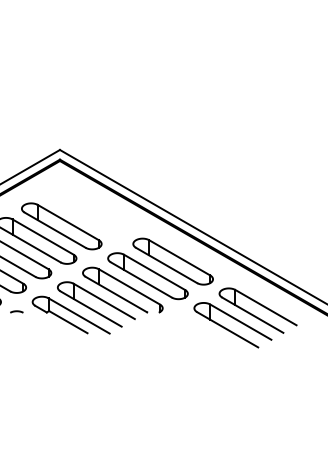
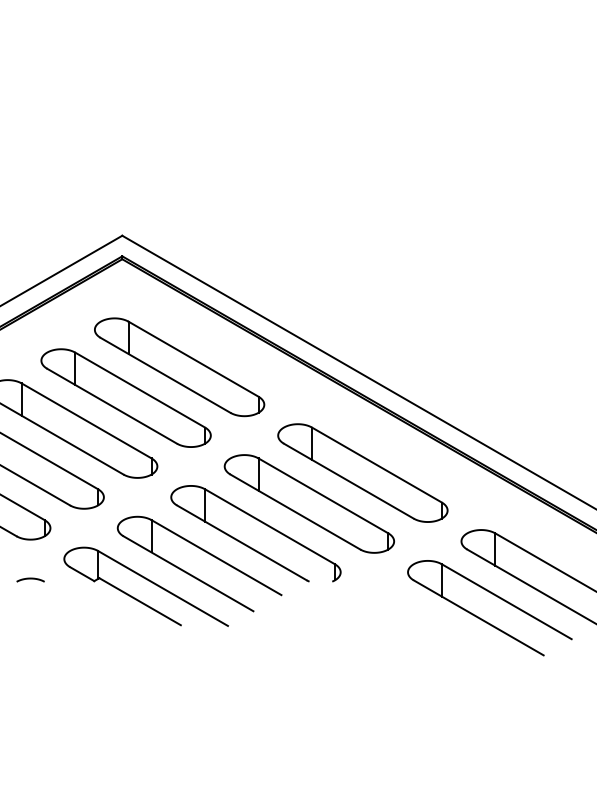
part: (86, 211) -> (178, 366), added

